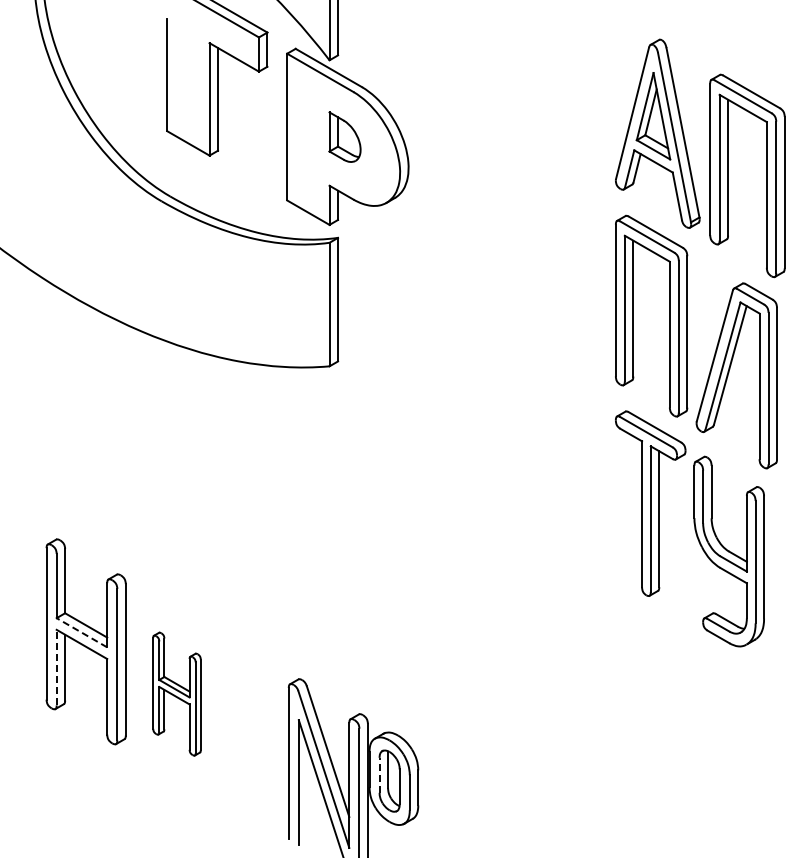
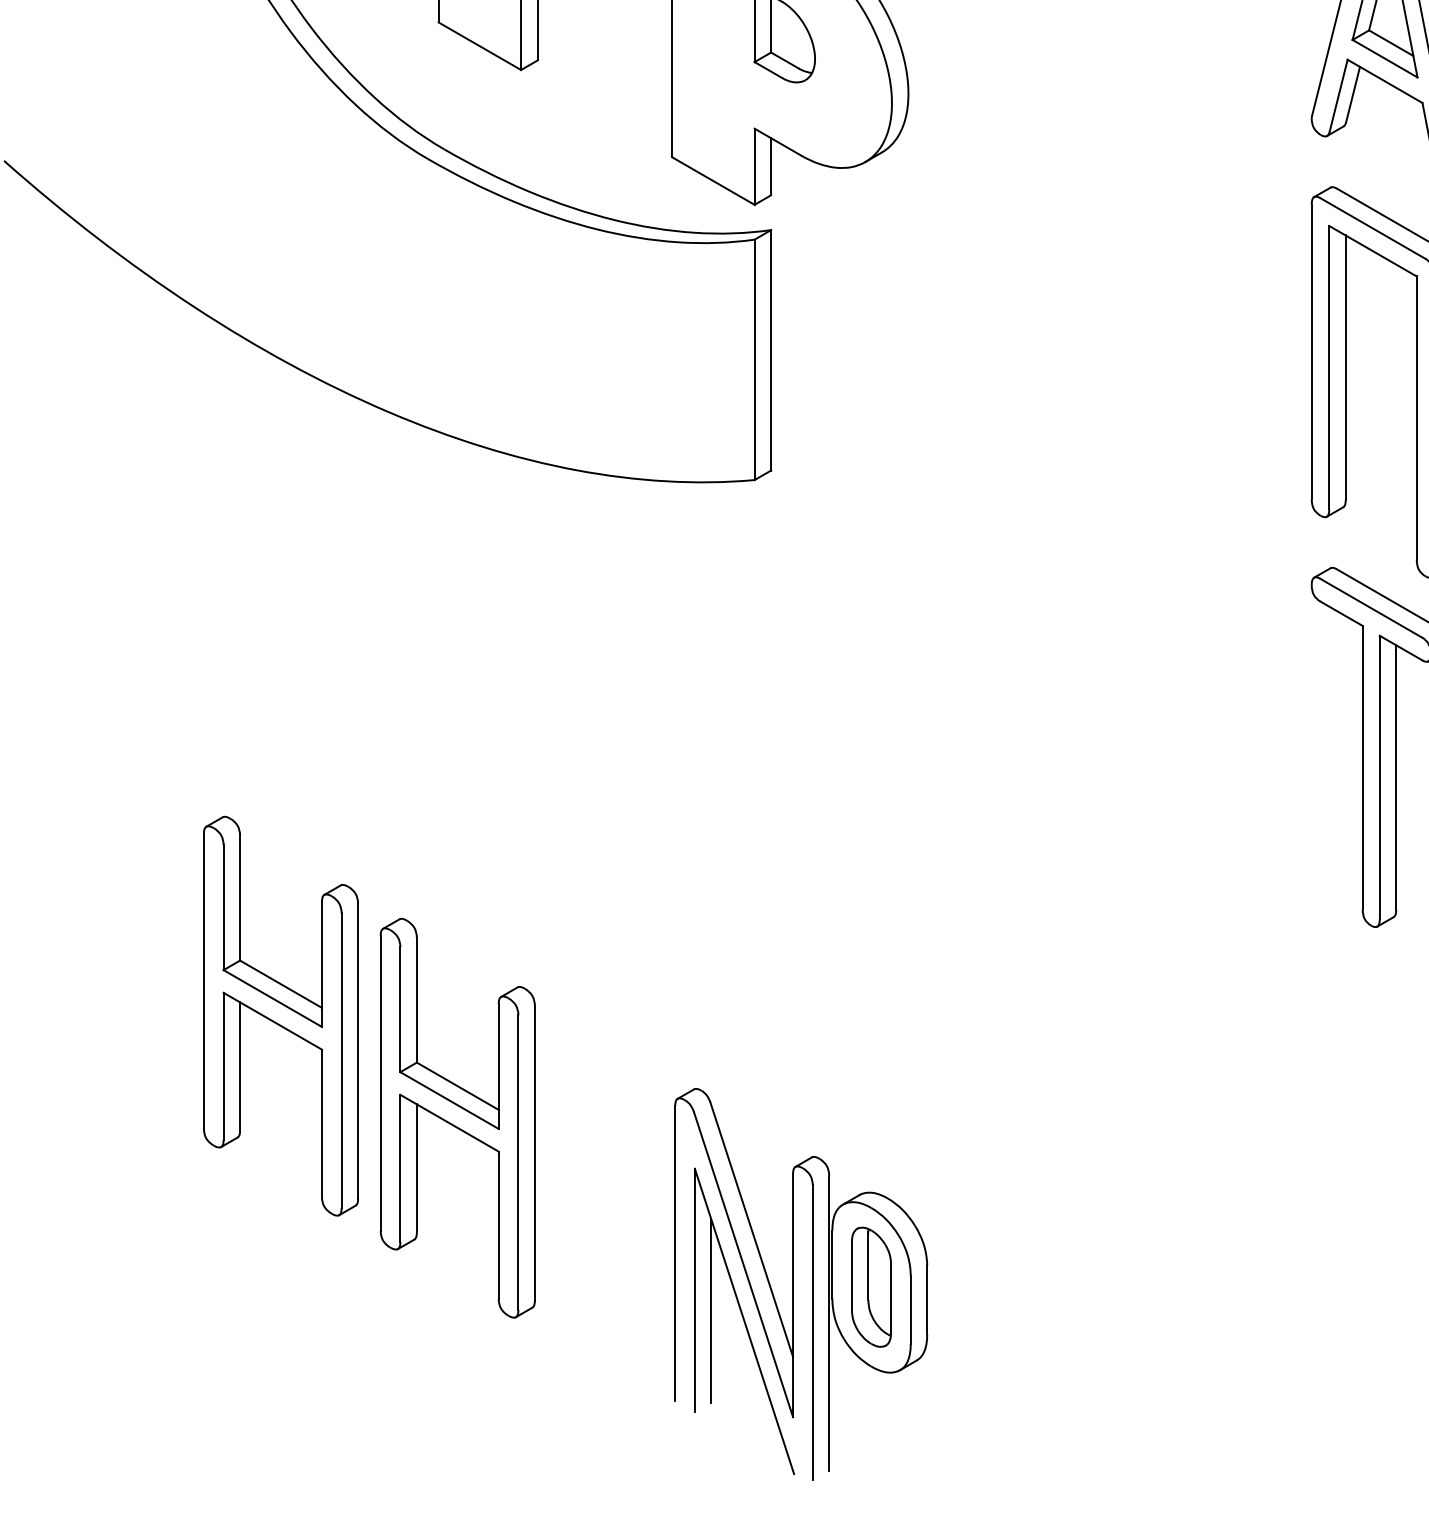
line: (81, 632) -> (271, 998), dashed -> solid
line: (56, 667) -> (223, 1066), dashed -> solid
part: (176, 693) -> (456, 1116), size x1.67
line: (379, 774) -> (851, 1274), dashed -> solid
line: (307, 793) -> (711, 1311), added

